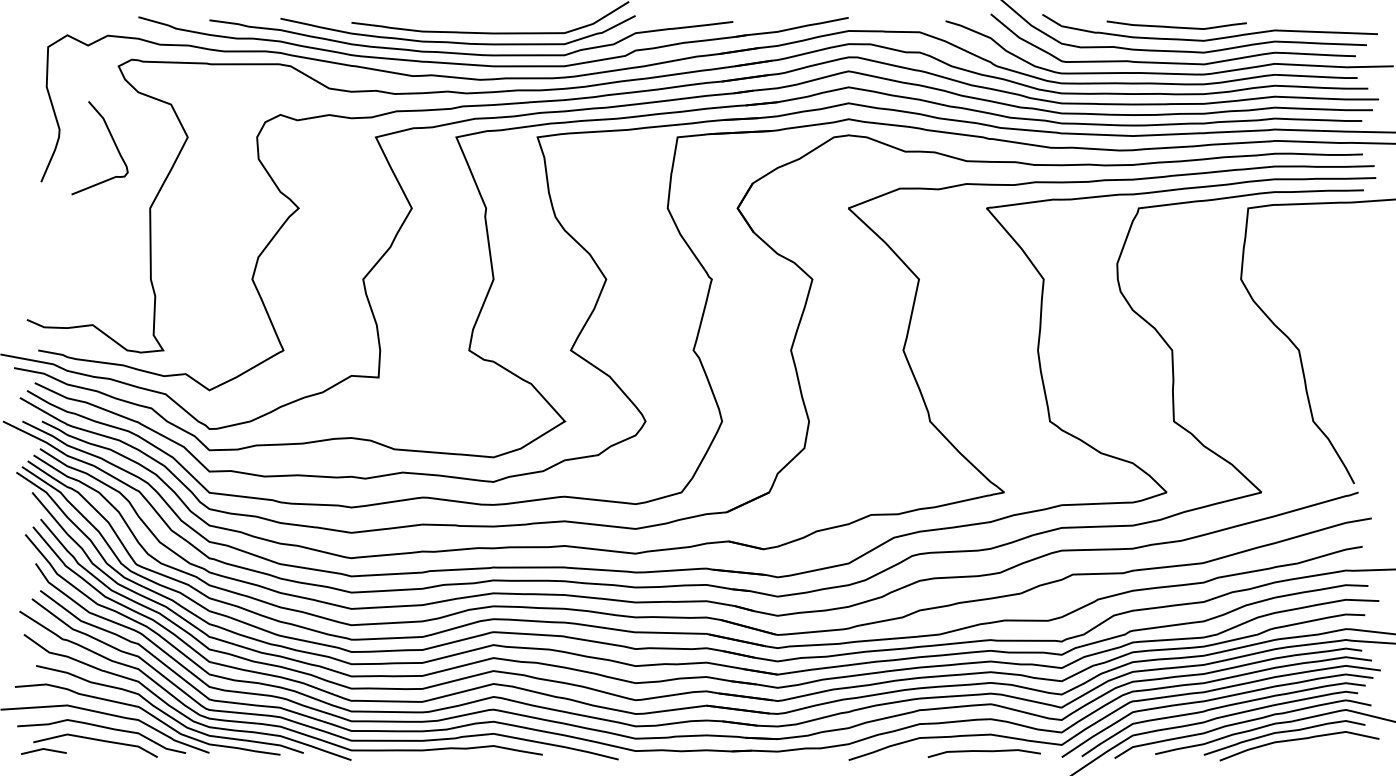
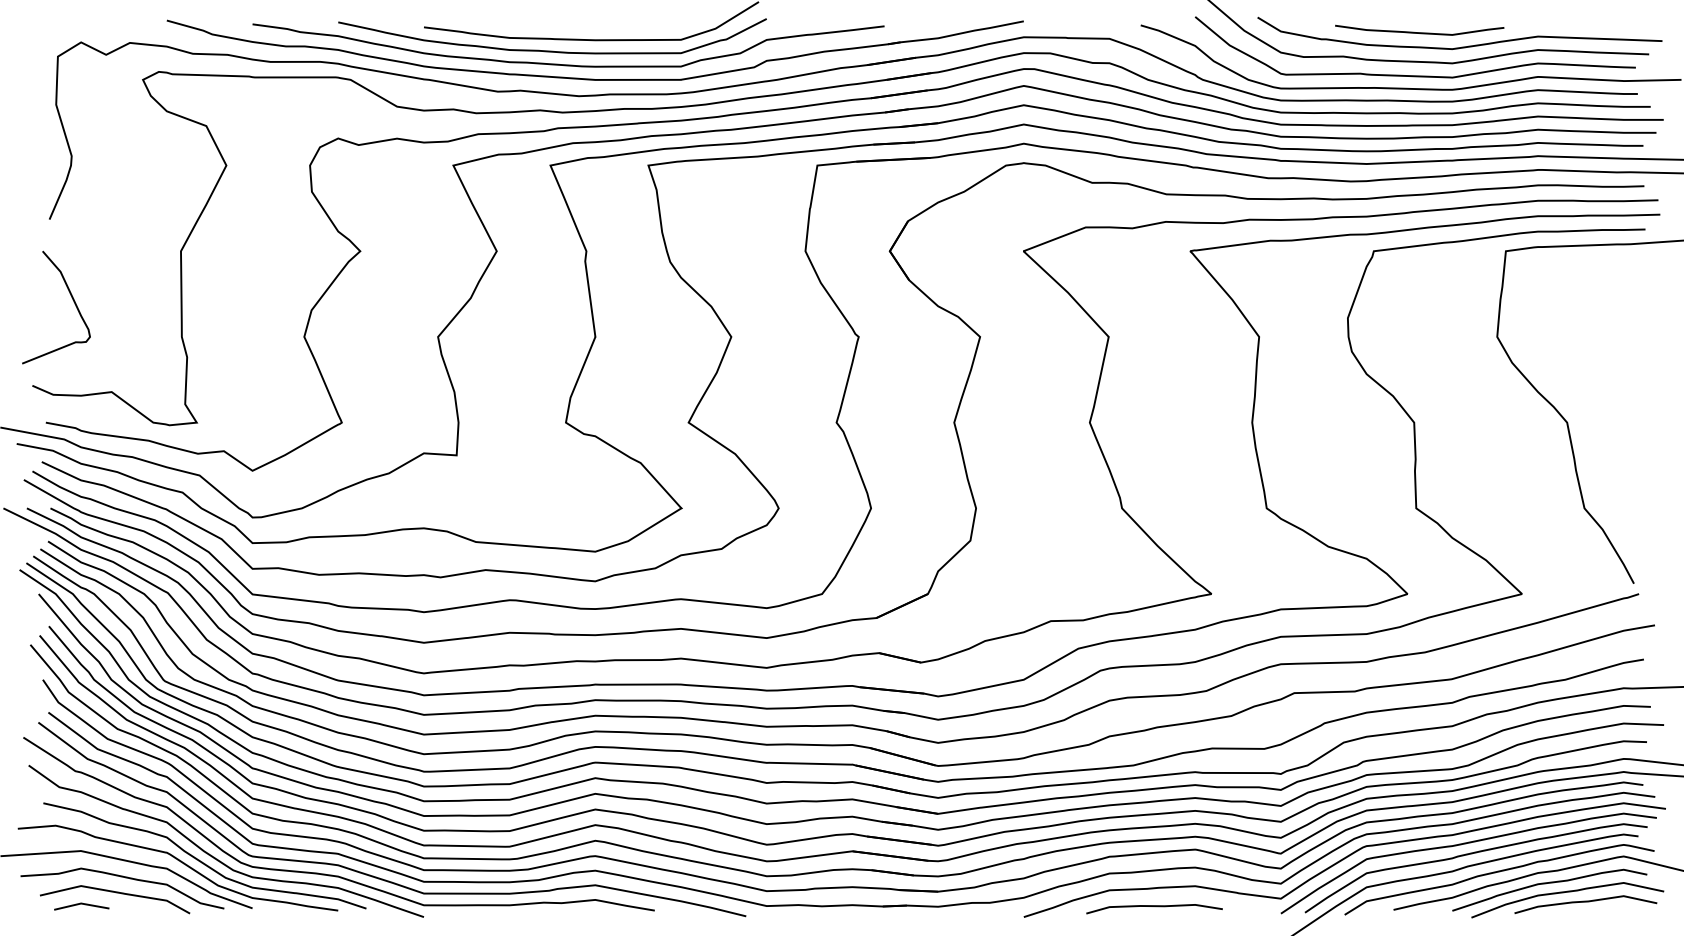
curve: (113, 142) -> (72, 300), moved
curve: (1314, 748) -> (1585, 902), added
line: (43, 749) -> (81, 904), moved
curve: (985, 752) -> (1155, 907), moved

